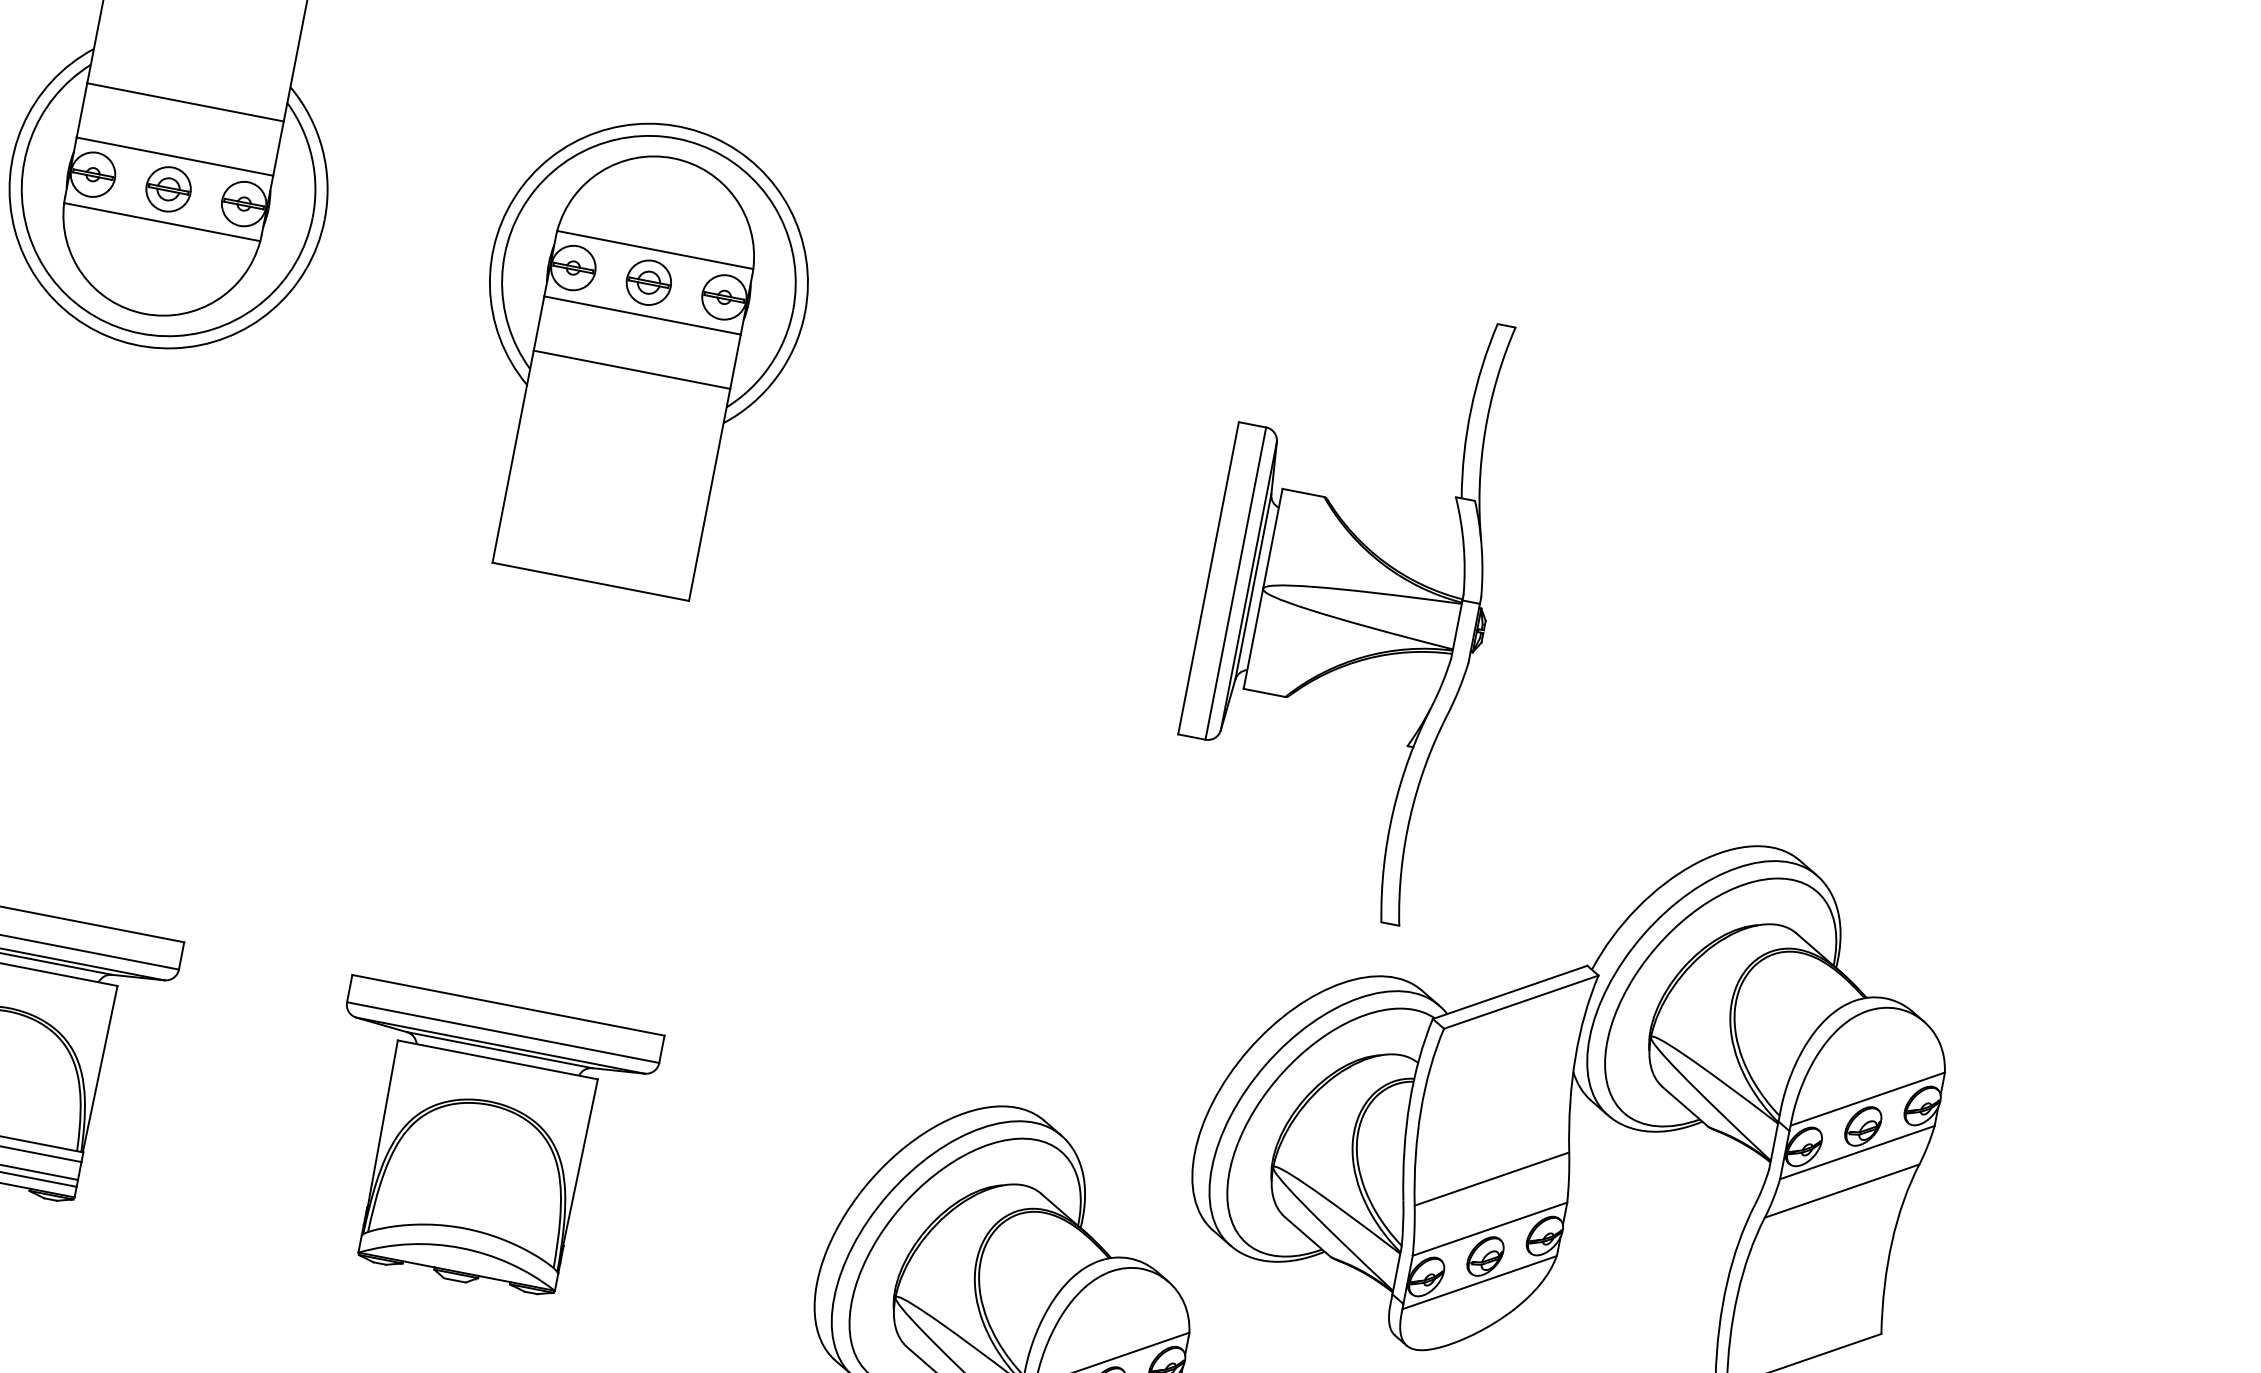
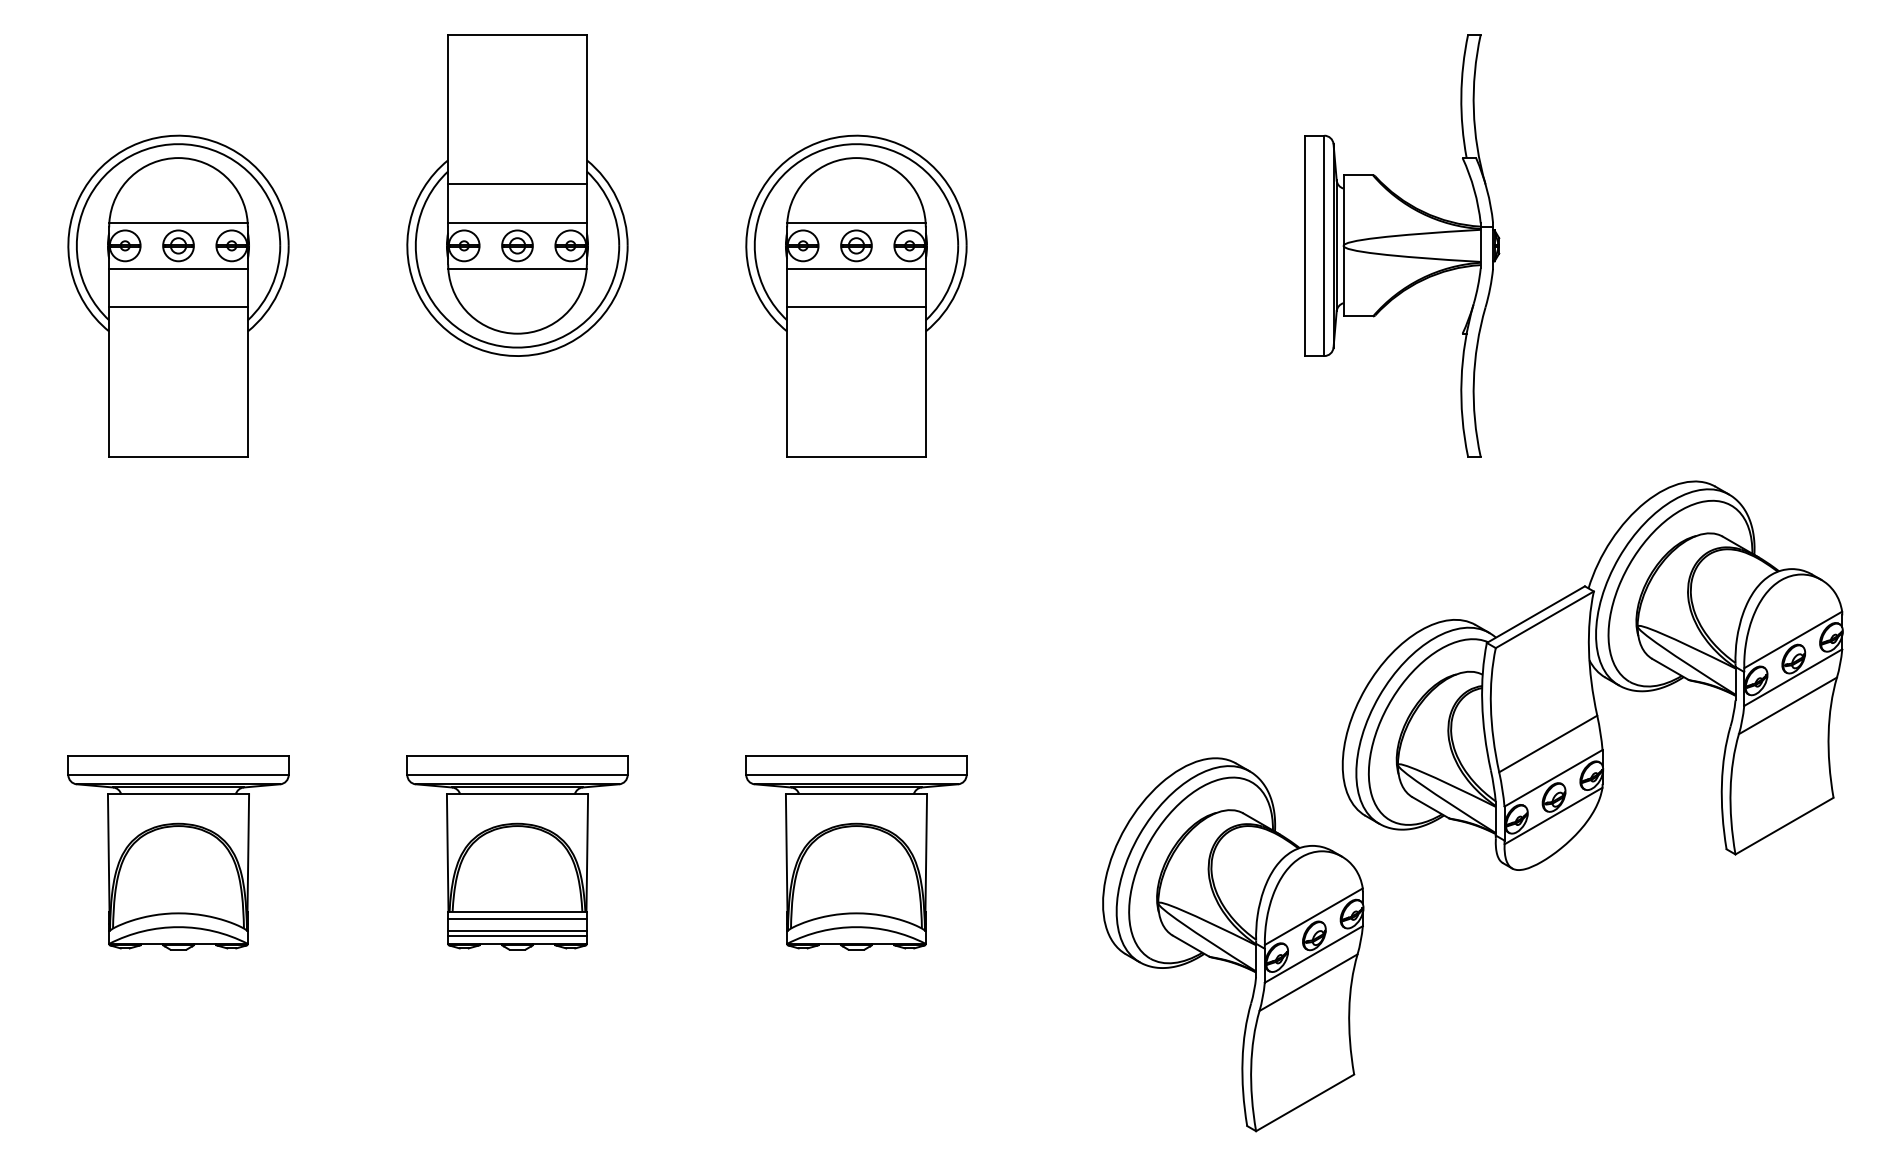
part: (1346, 604) -> (1402, 245), moved

